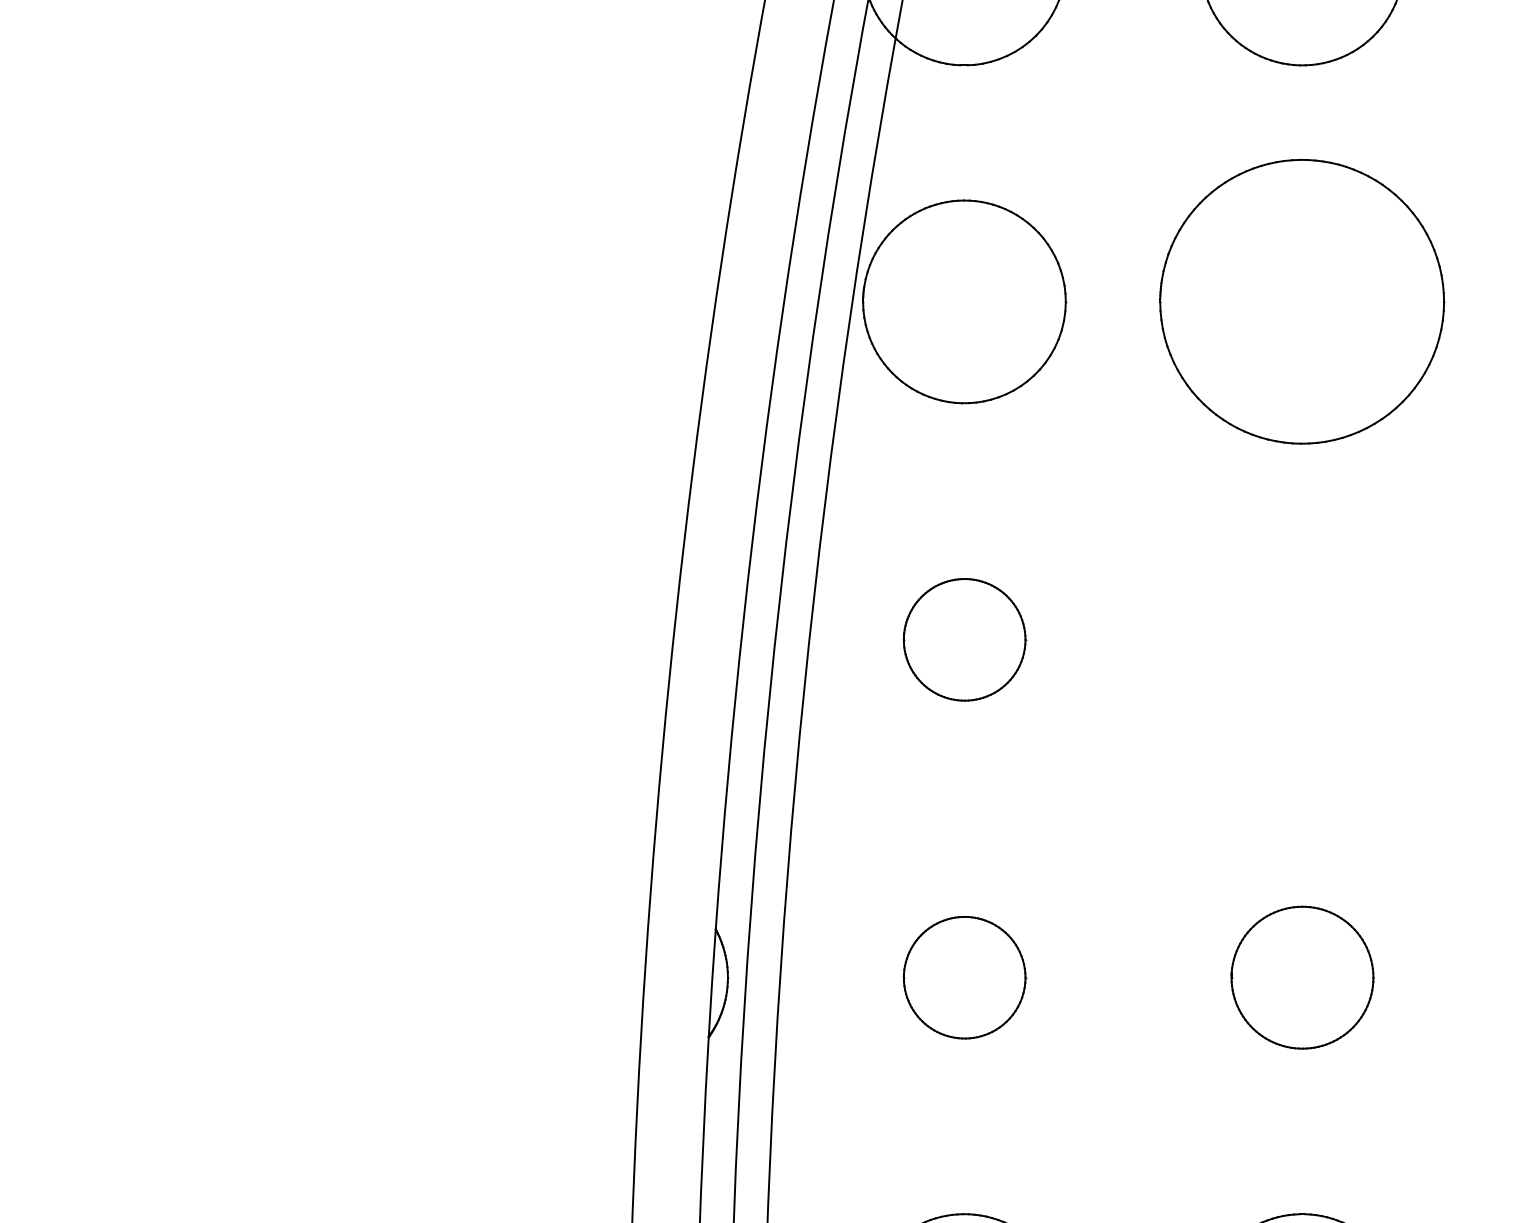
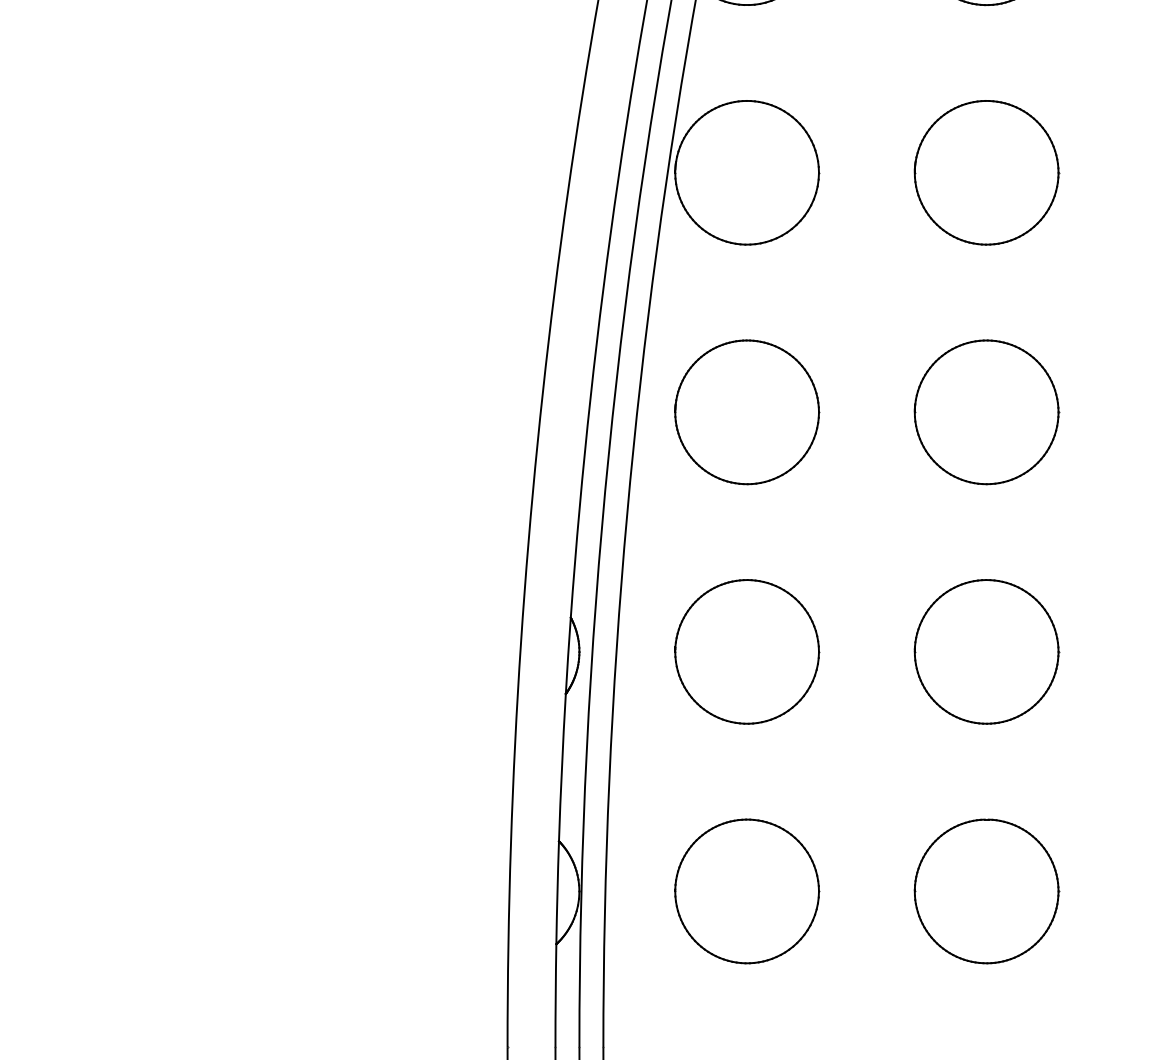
part: (1302, 301) -> (986, 172), size x0.71
part: (964, 639) -> (747, 412), size x1.67
part: (1302, 639) -> (986, 412), added
part: (964, 977) -> (747, 651), size x1.67
part: (1302, 977) -> (986, 651), size x1.43

